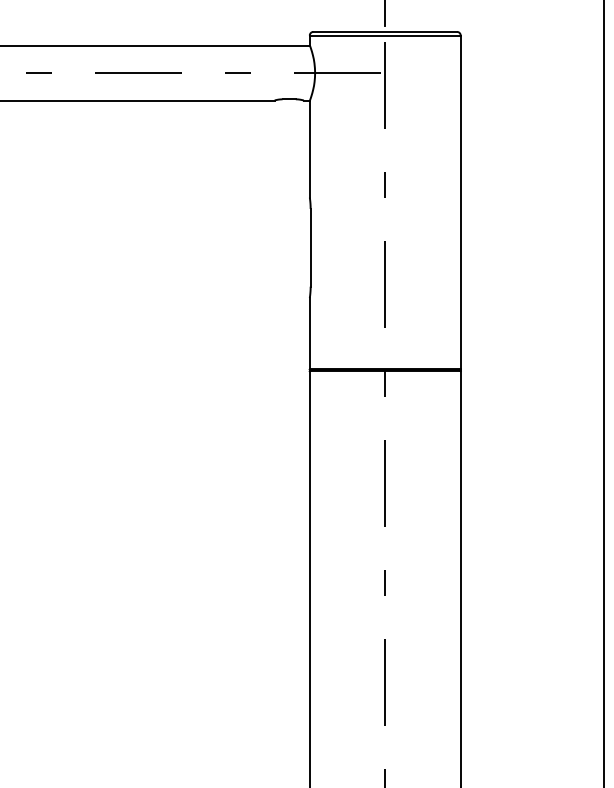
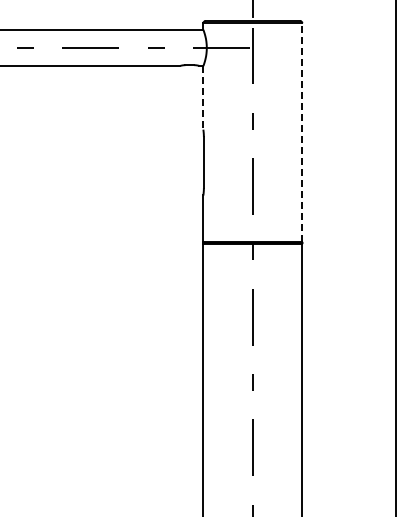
line: (310, 148) -> (203, 97), solid -> dashed
line: (460, 201) -> (302, 132), solid -> dashed

